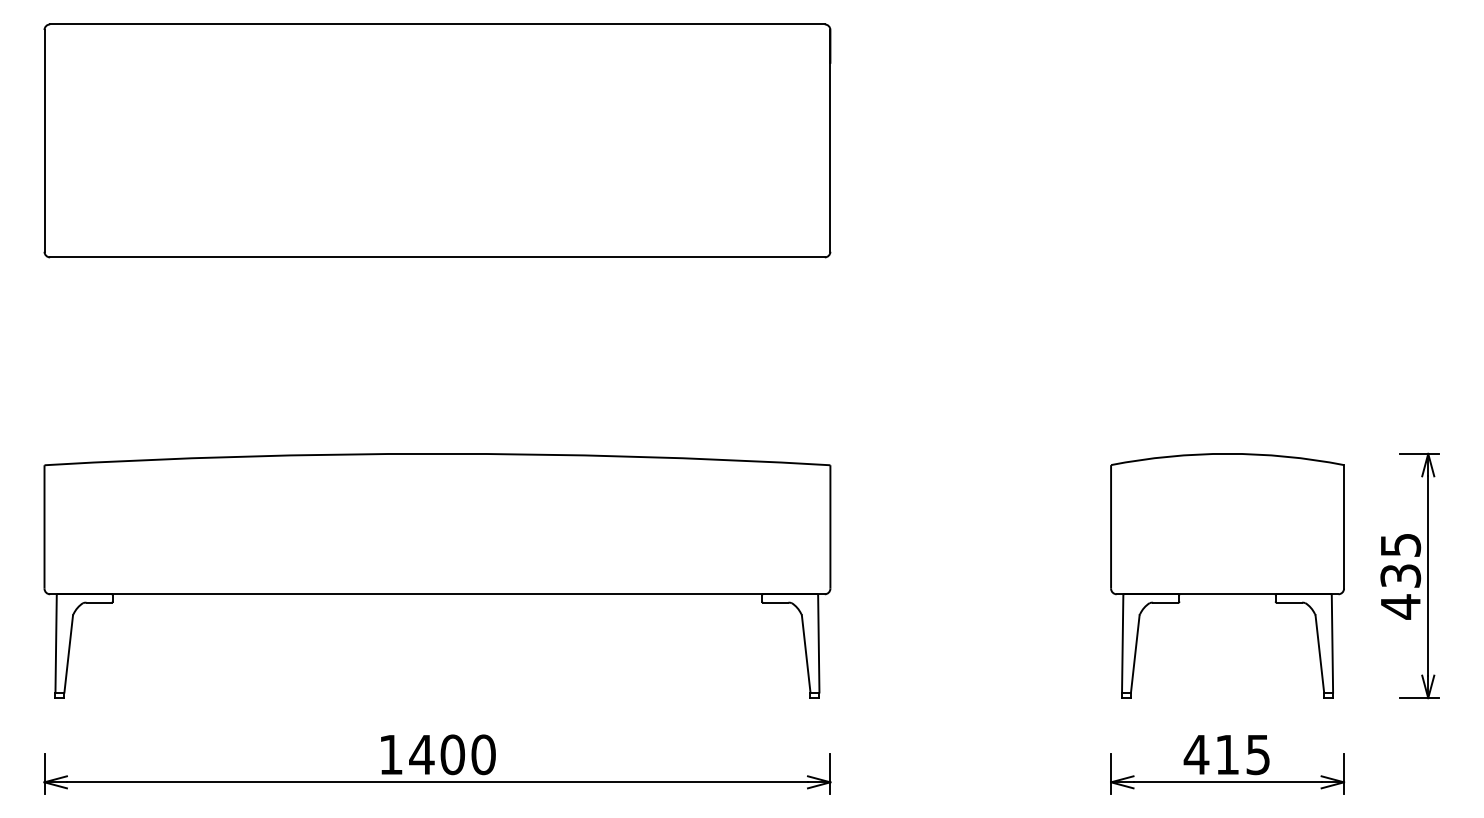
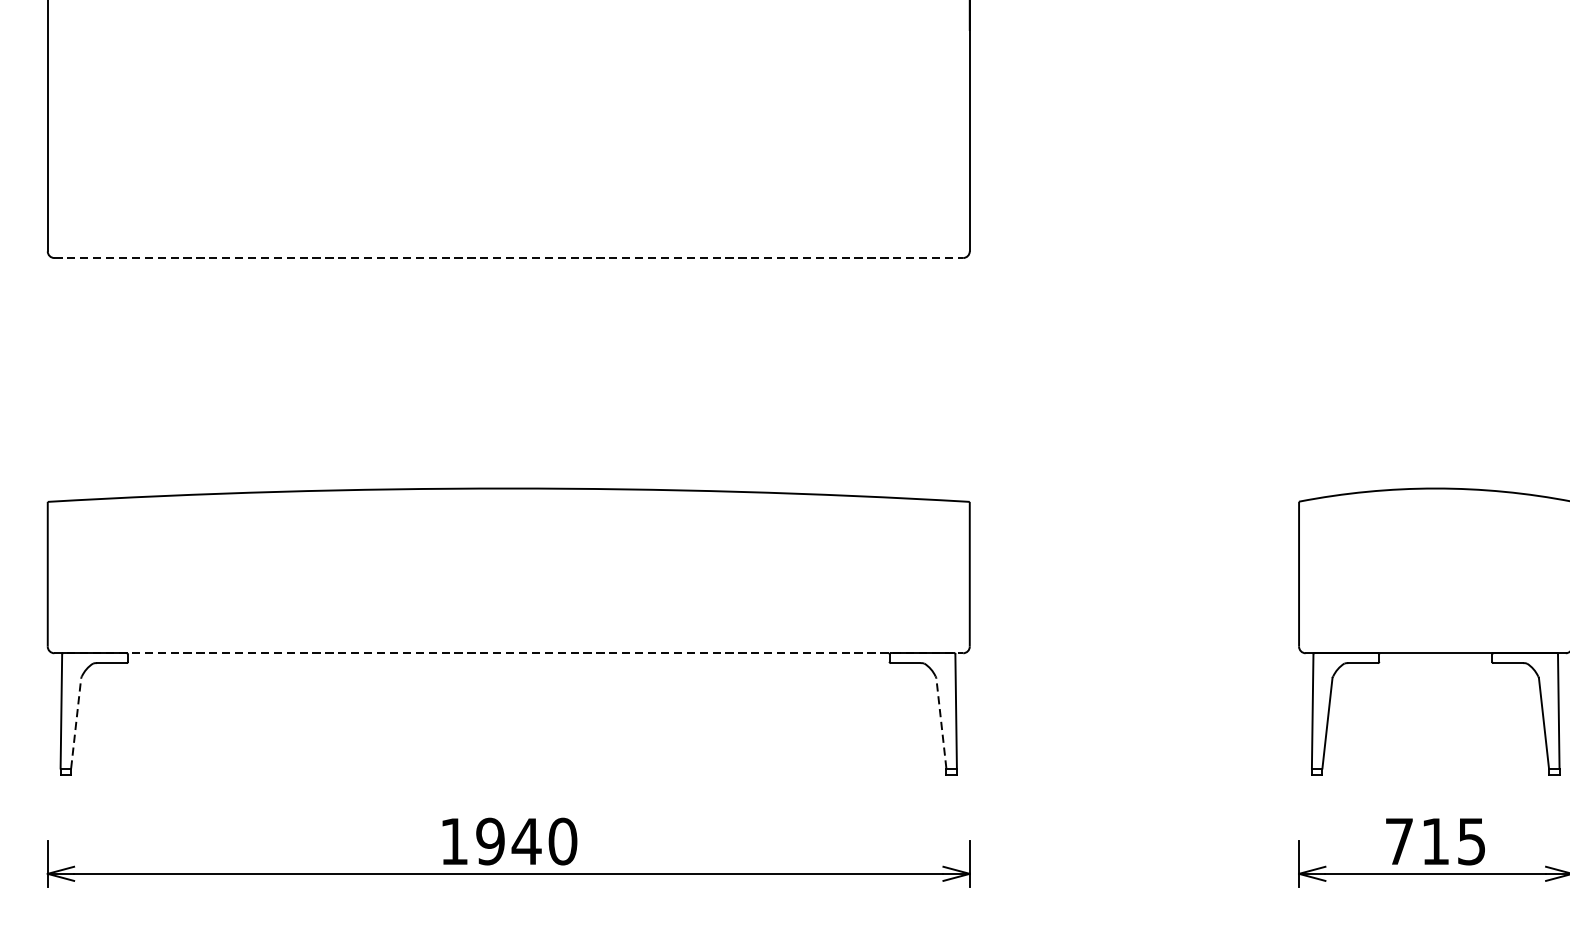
line: (437, 257) -> (508, 258), solid -> dashed
line: (437, 594) -> (508, 653), solid -> dashed
line: (68, 653) -> (75, 722), solid -> dashed
line: (806, 653) -> (941, 722), solid -> dashed
text: (437, 754) -> (508, 841), 1400 -> 1940
text: (1196, 754) -> (1399, 841), 415 -> 715

